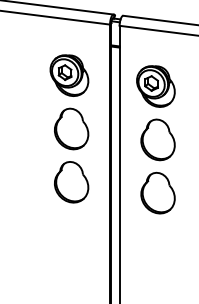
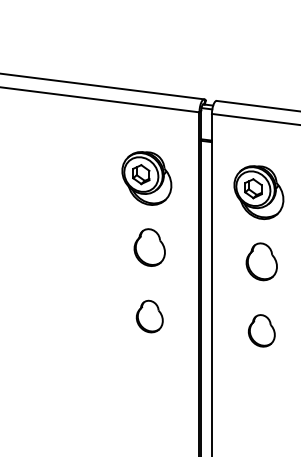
part: (71, 128) -> (149, 247), size x0.7
part: (157, 139) -> (261, 261), size x0.7
part: (71, 182) -> (149, 316), size x0.6
part: (157, 192) -> (261, 330), size x0.6

